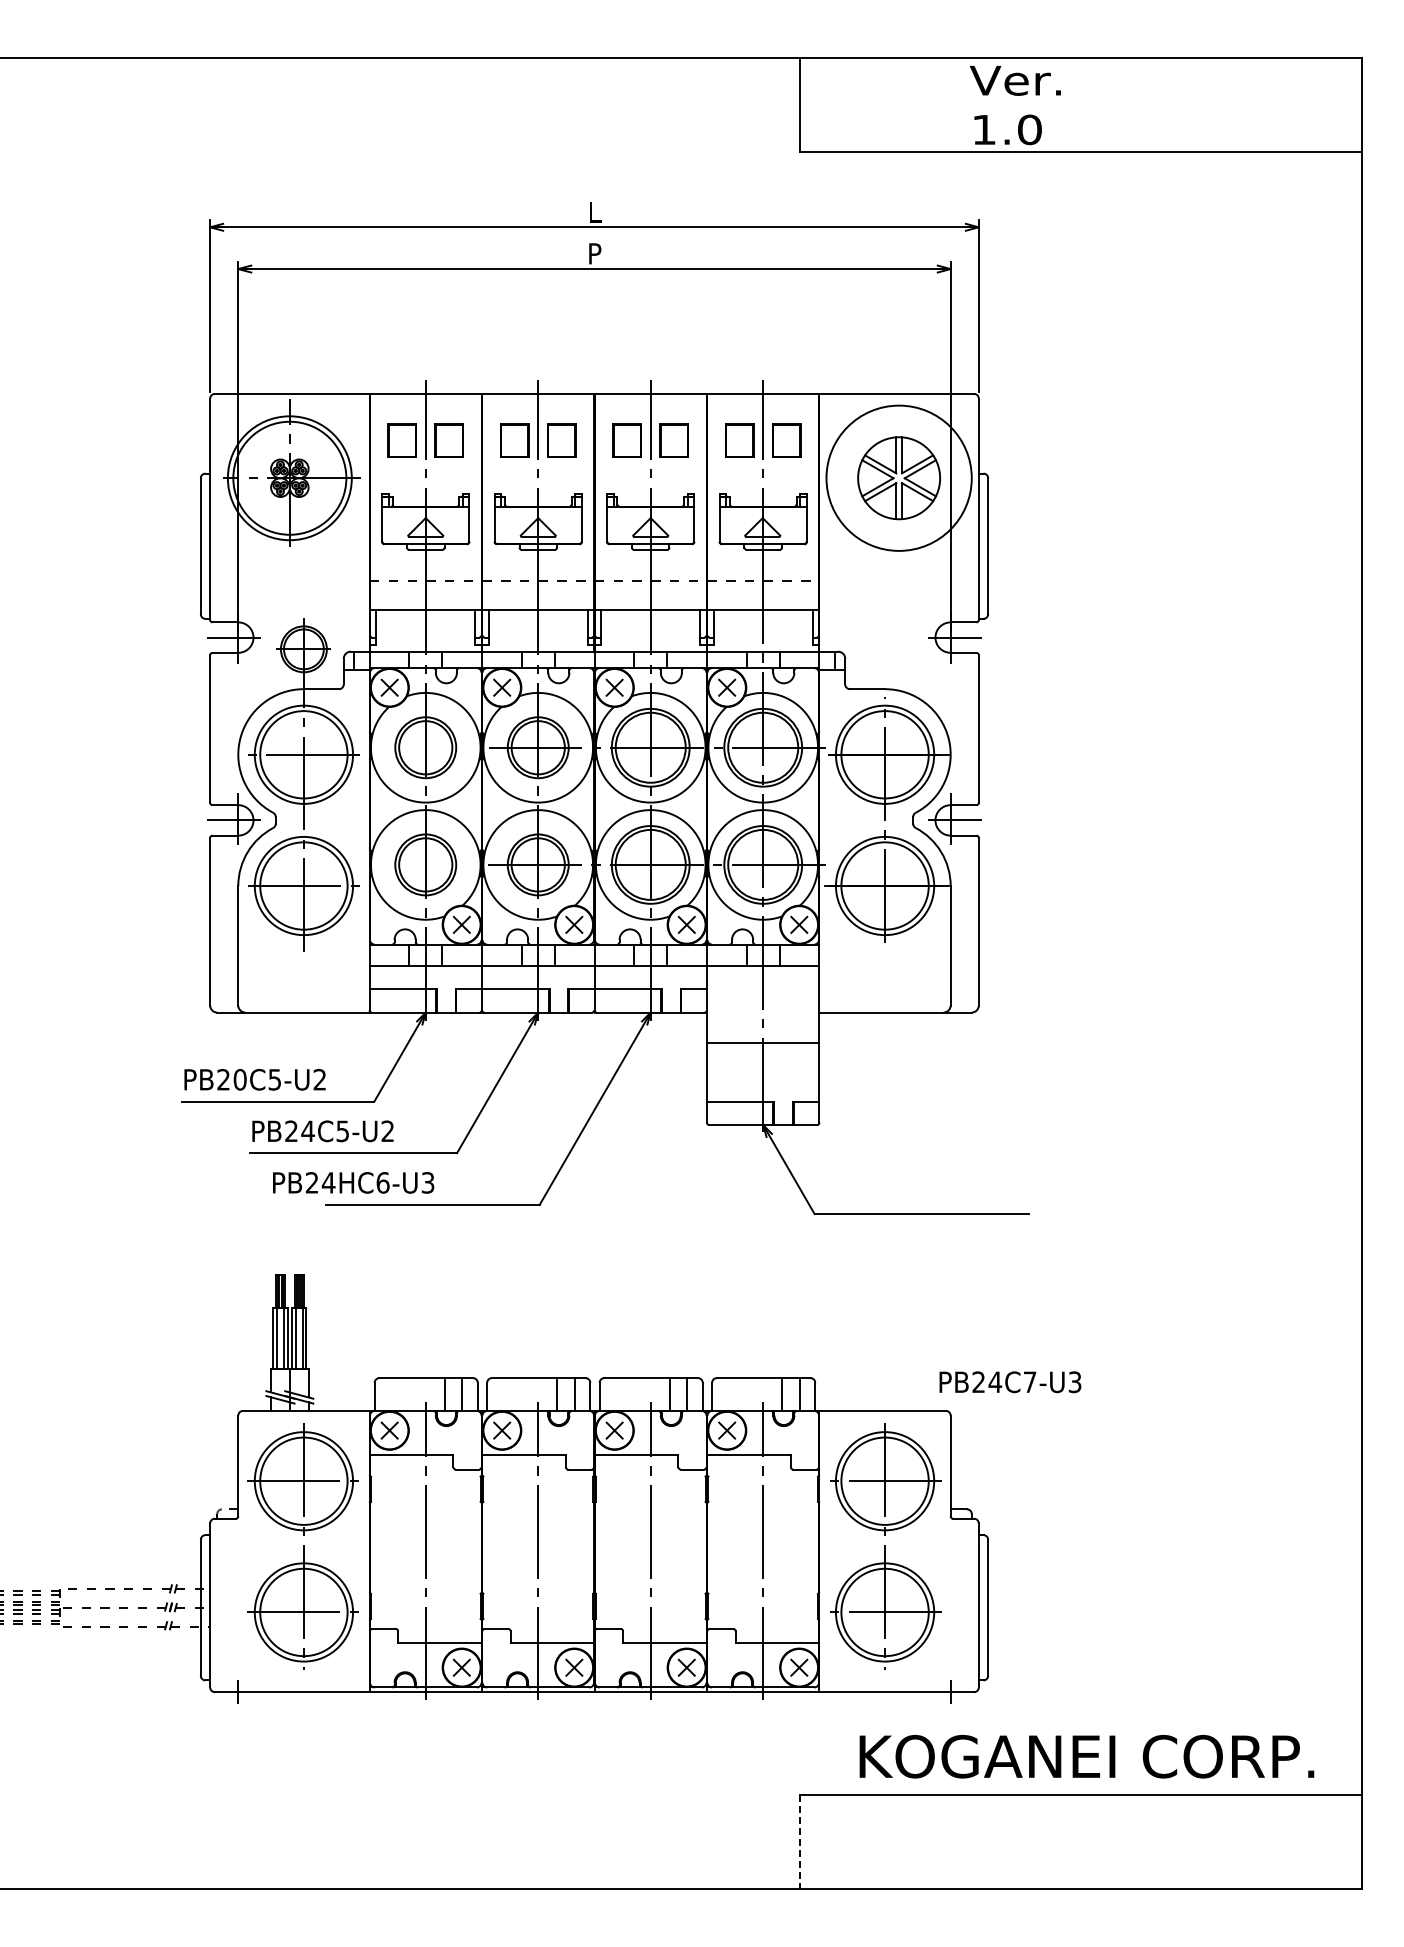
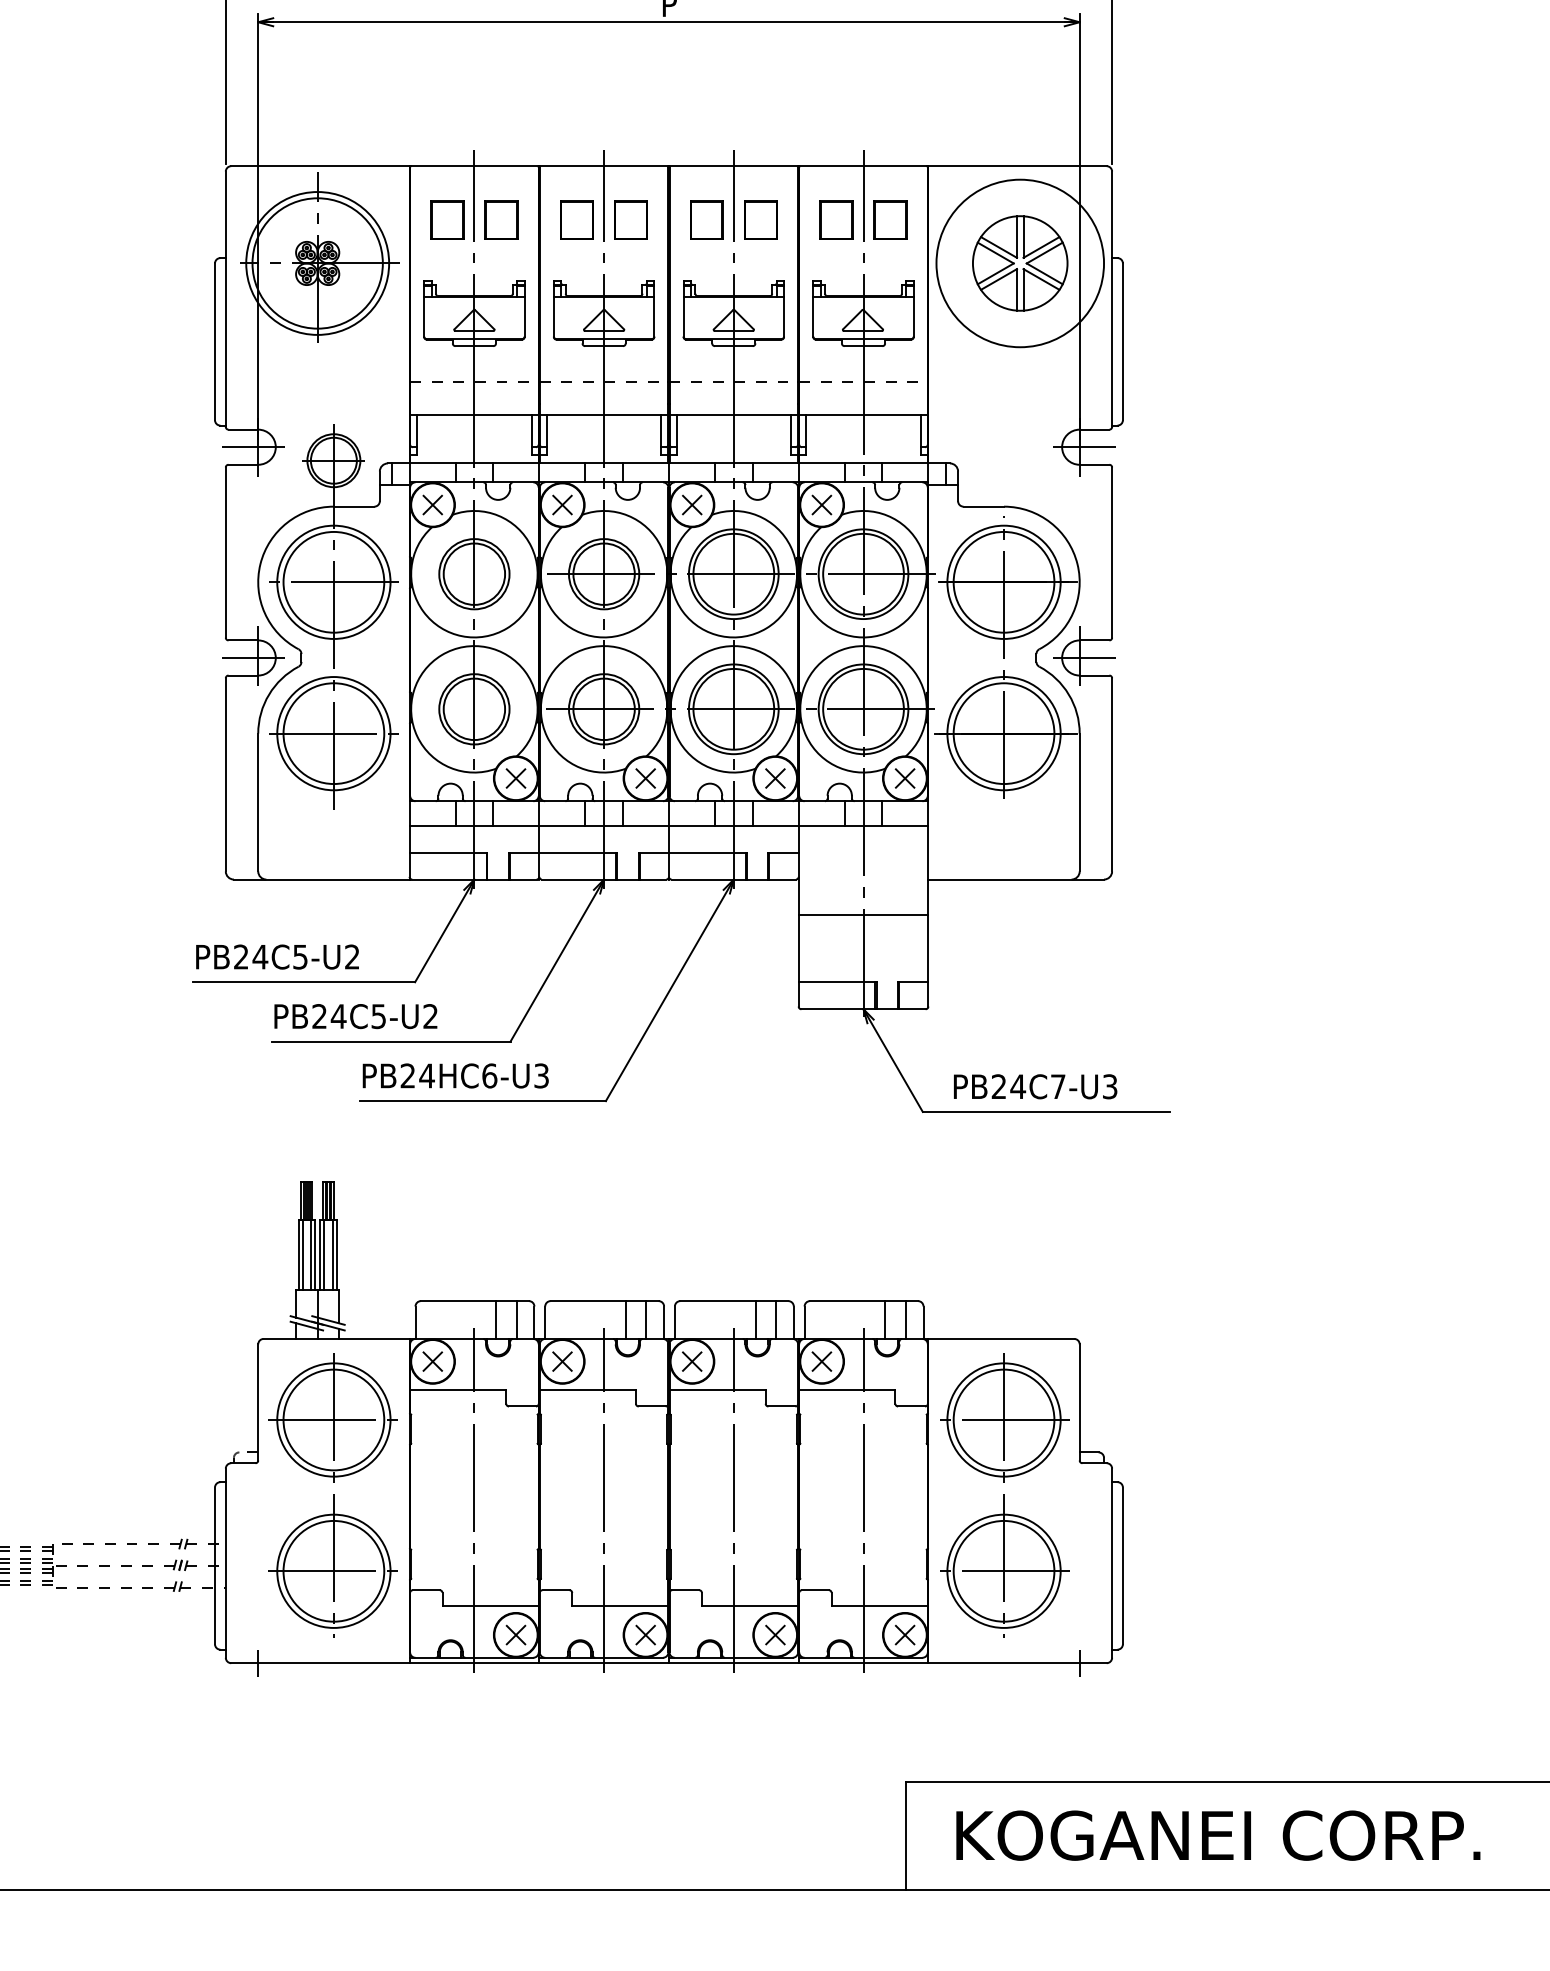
text: (240, 1079) -> (260, 956), PB20C5-U2 -> PB24C5-U2
text: (353, 1182) -> (455, 1075), moved
text: (1010, 1382) -> (1035, 1087), moved
text: (1086, 1756) -> (1217, 1835), moved
line: (799, 1841) -> (905, 1835), dashed -> solid

